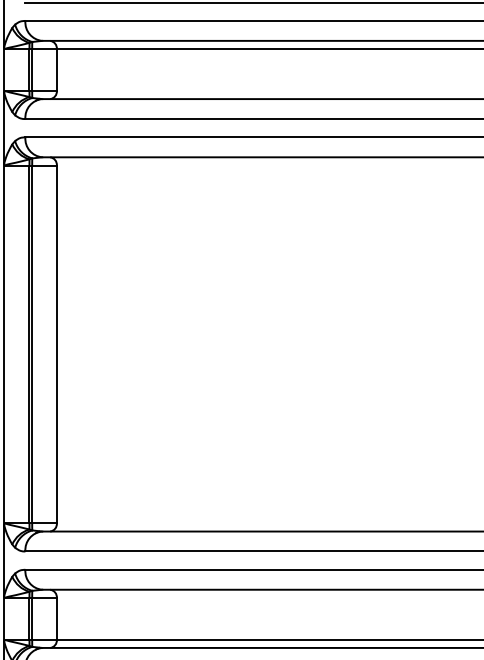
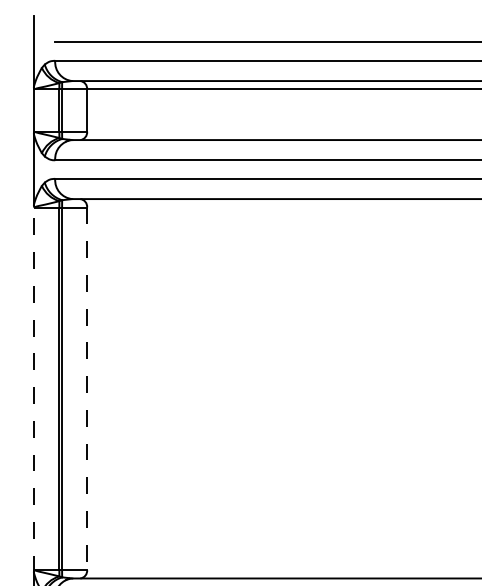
line: (4, 343) -> (34, 387), solid -> dashed
line: (56, 344) -> (86, 388), solid -> dashed

